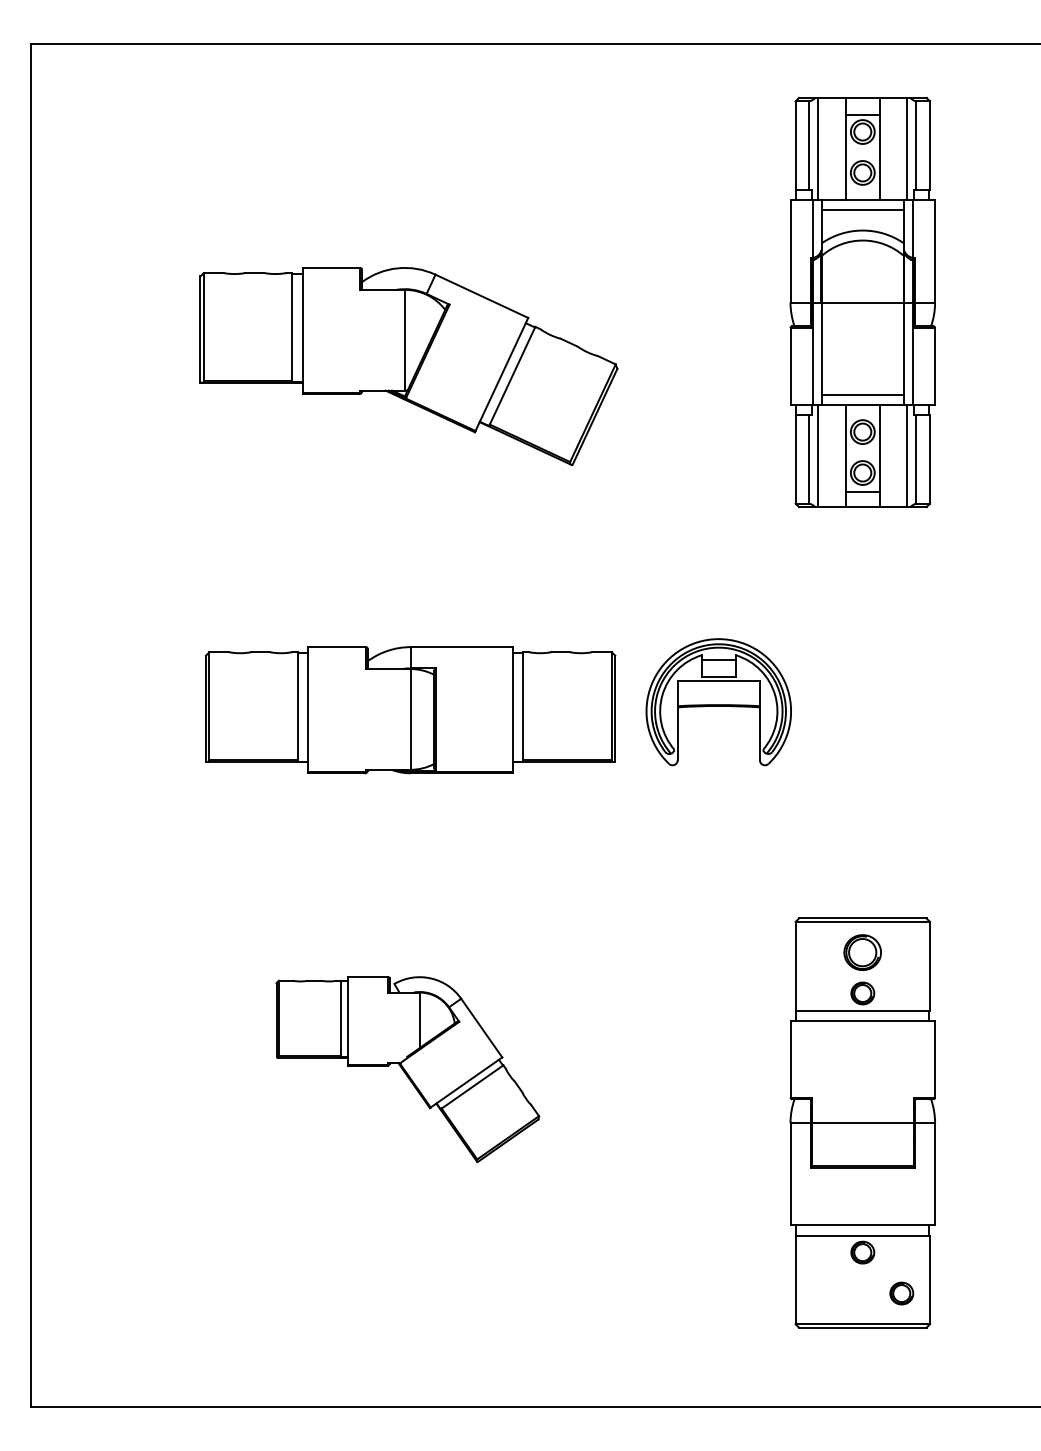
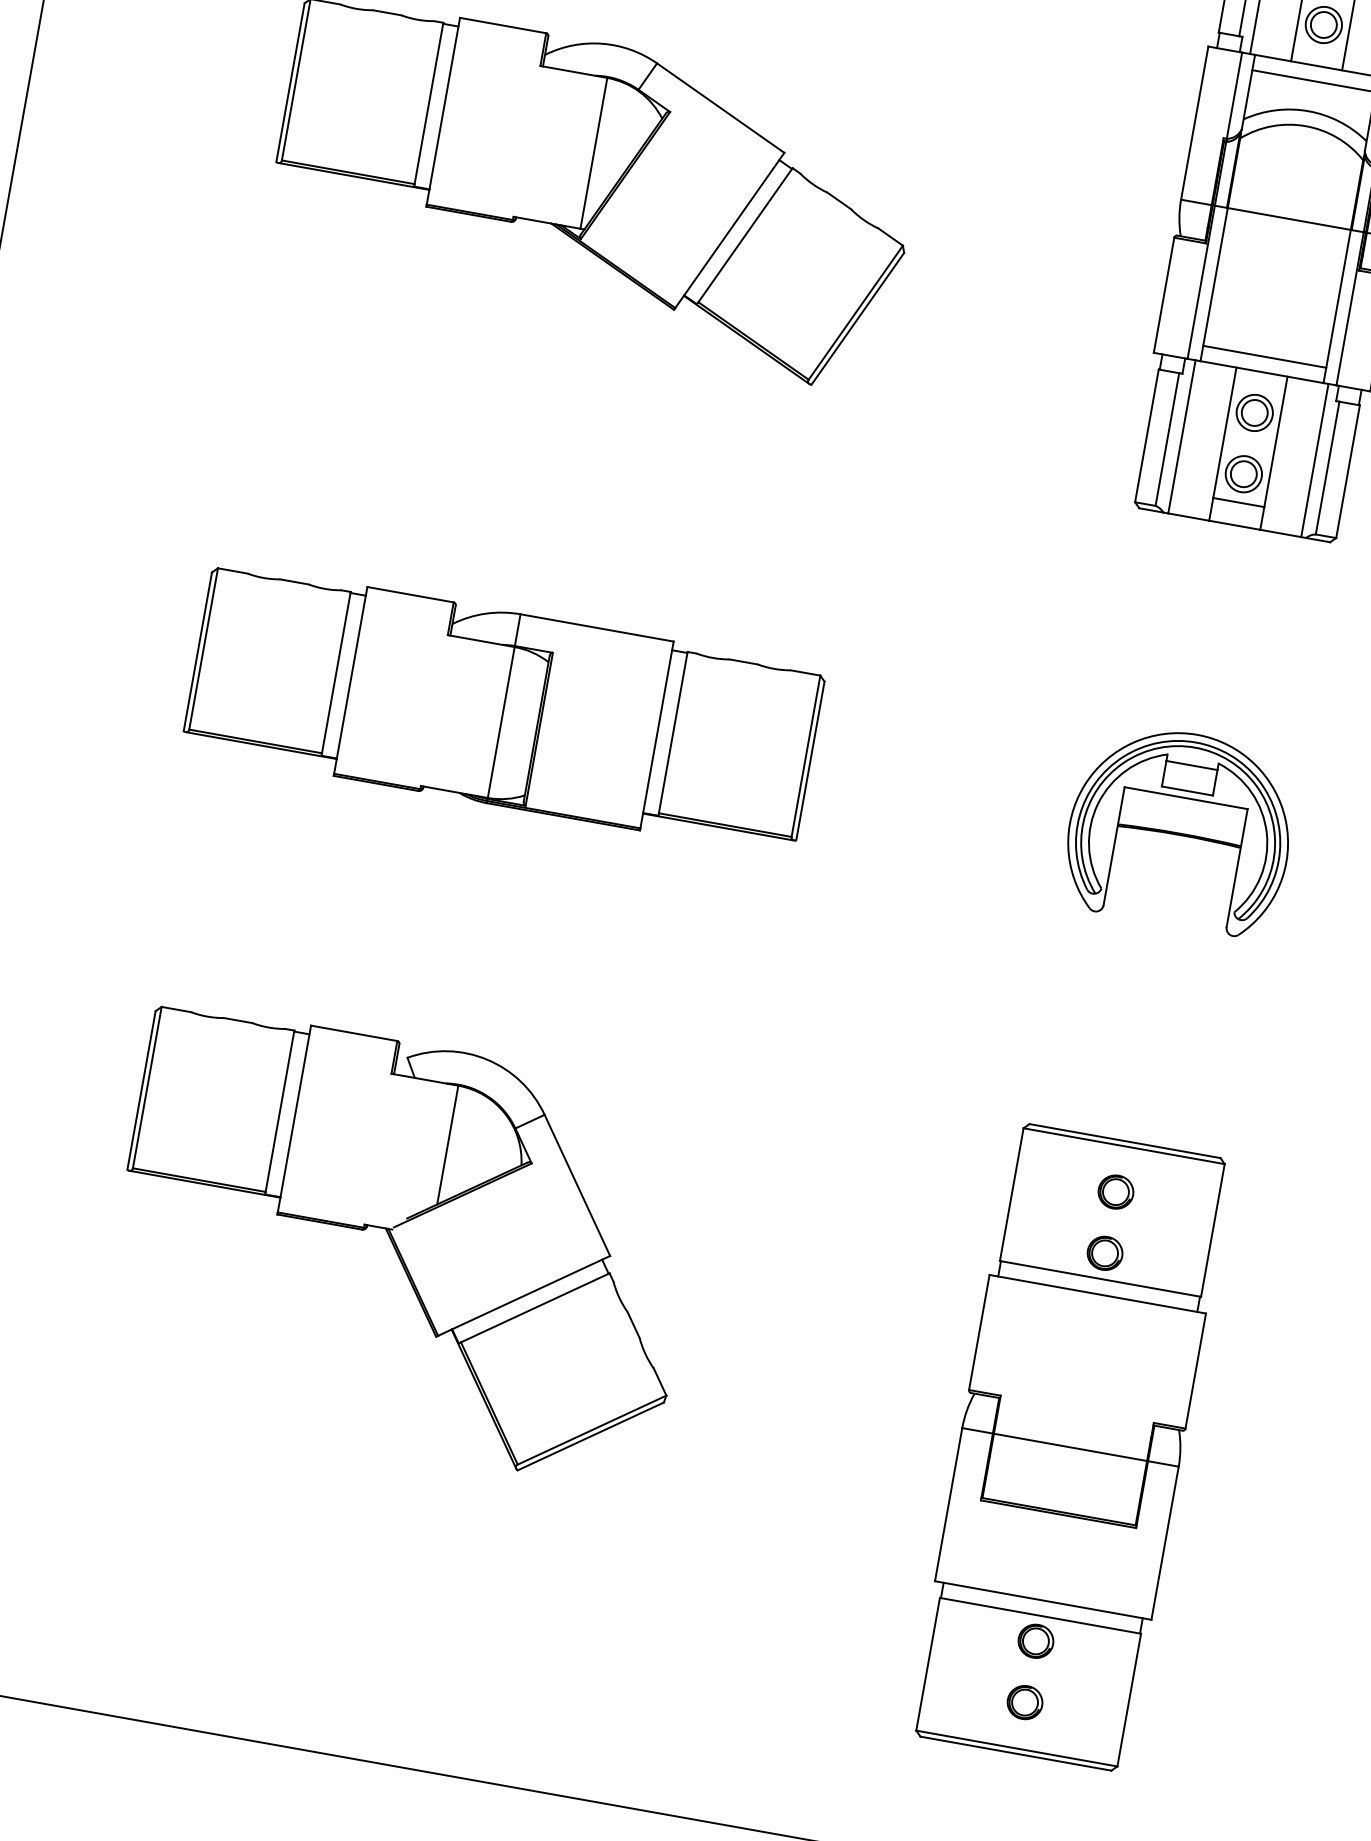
part: (718, 702) -> (1180, 829), moved
part: (862, 952) -> (1115, 1191), size x0.62
part: (407, 1069) -> (403, 1245), size x1.43
part: (901, 1293) -> (1024, 1702), moved

